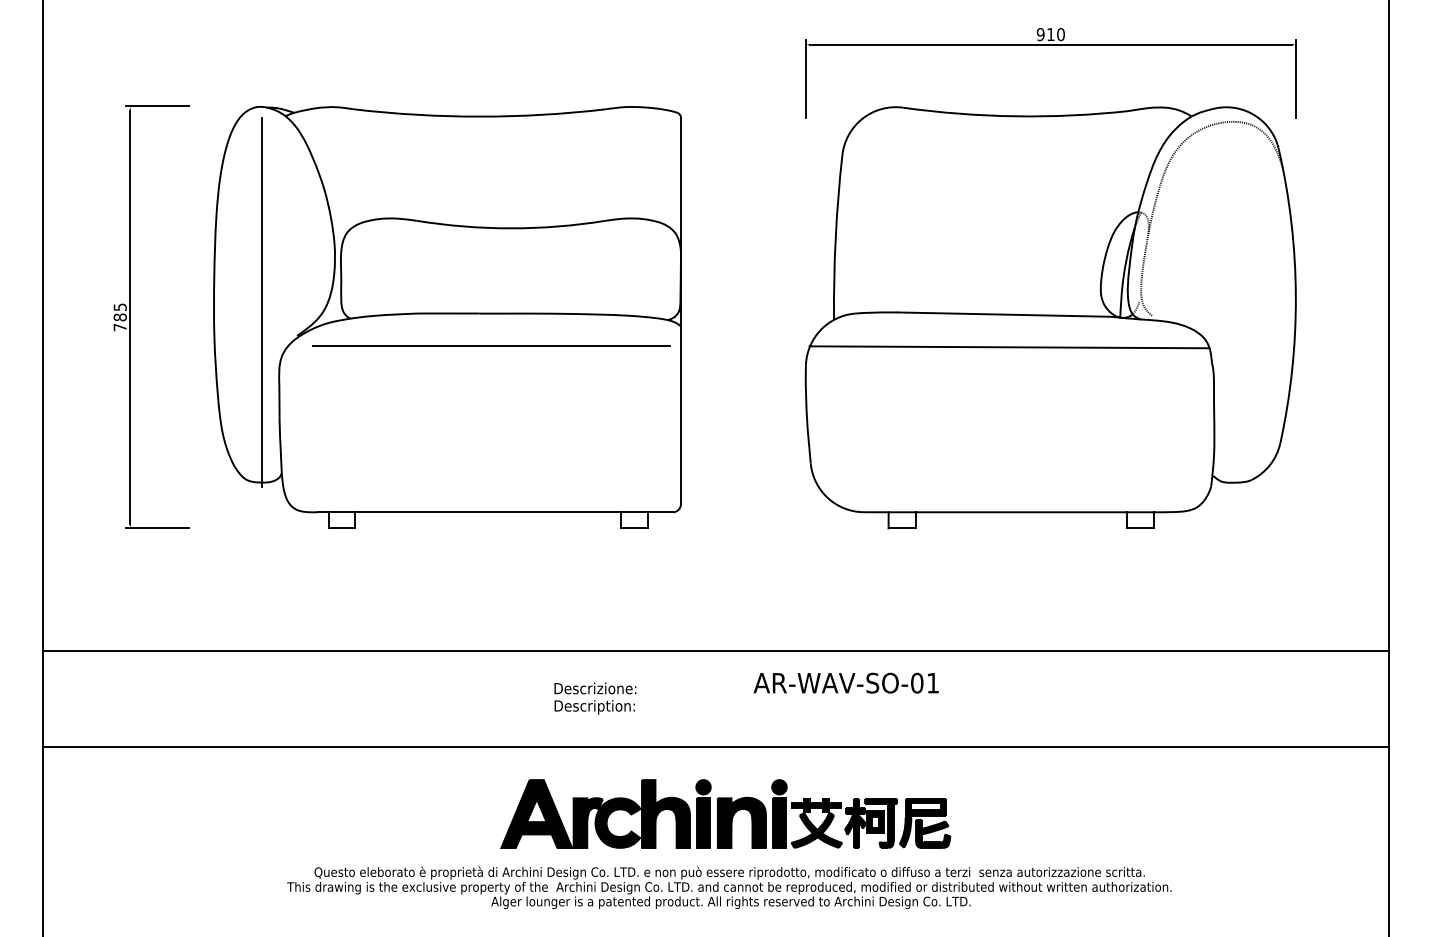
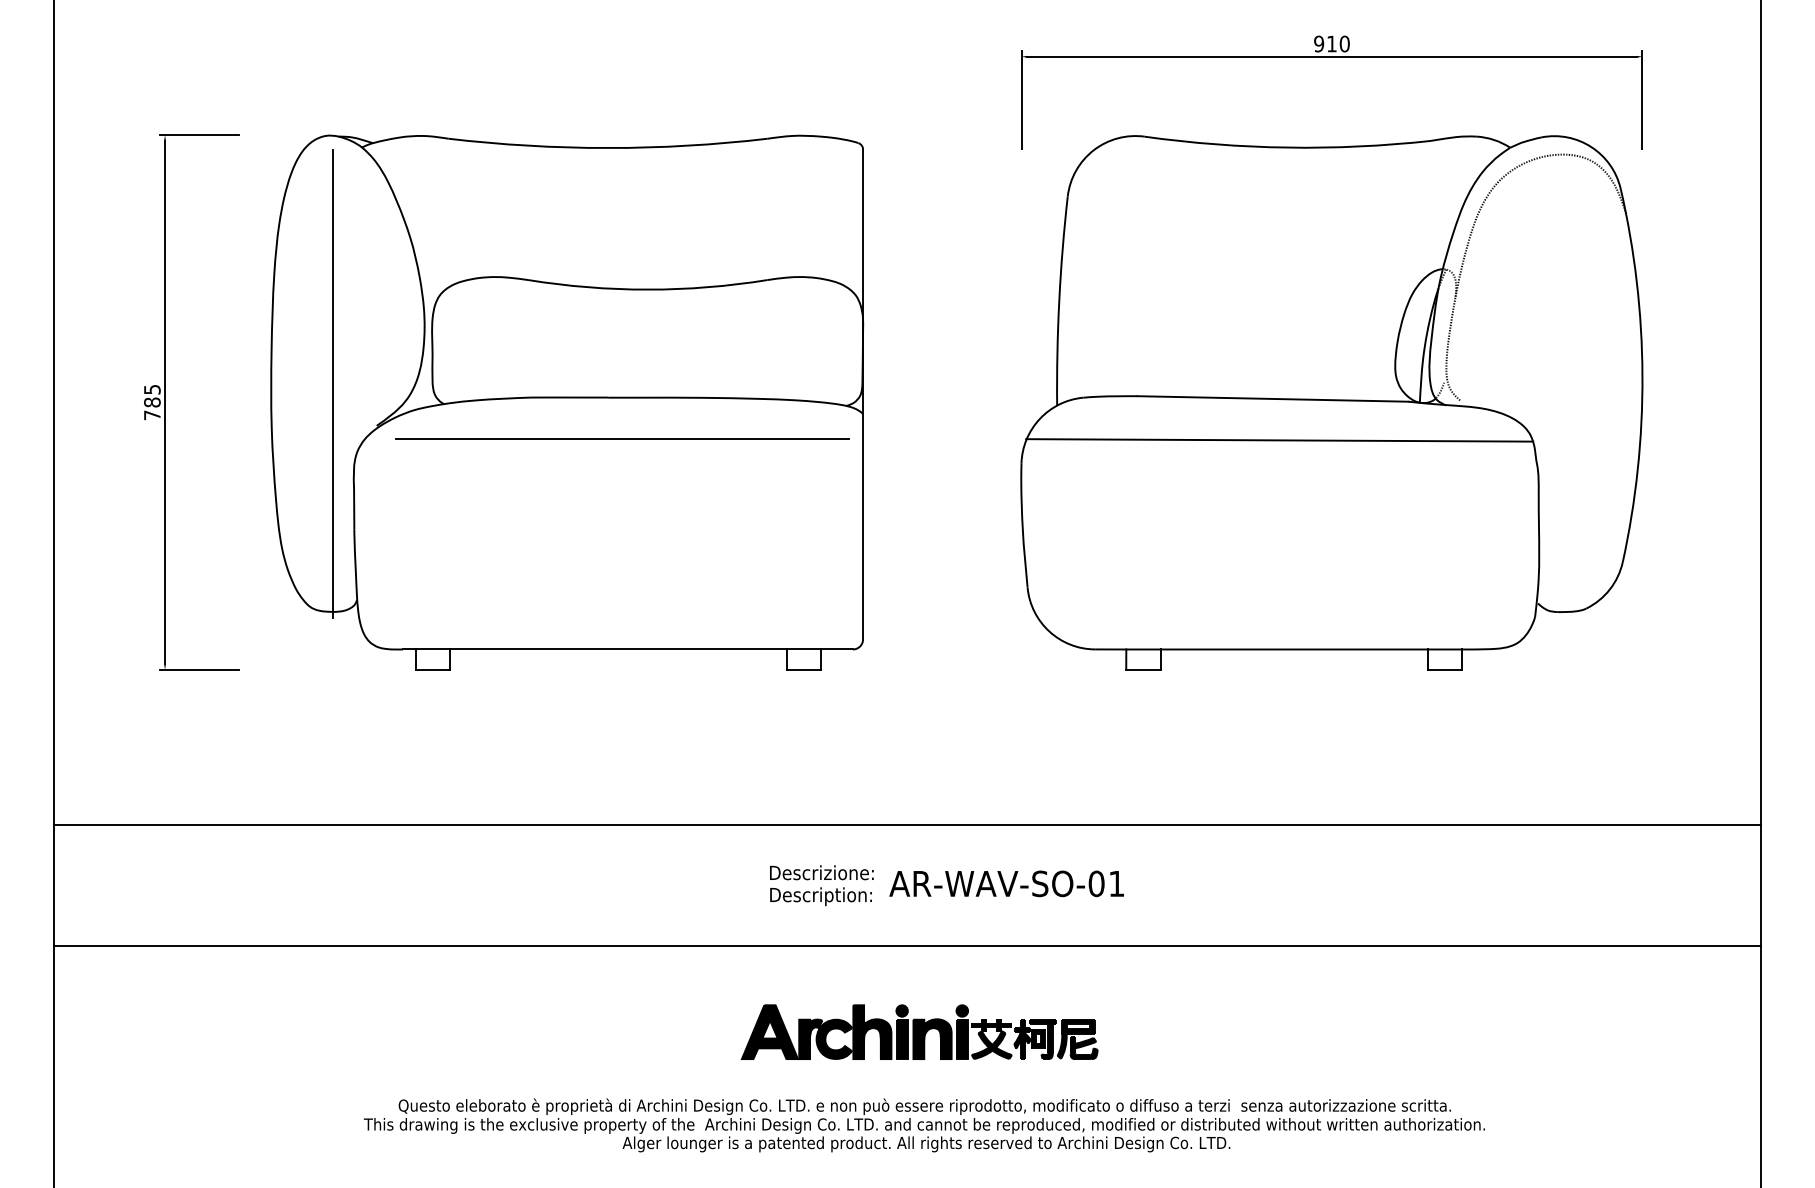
text: (845, 682) -> (1005, 882), moved
text: (595, 698) -> (821, 885), moved
part: (725, 814) -> (919, 1032), size x0.62

